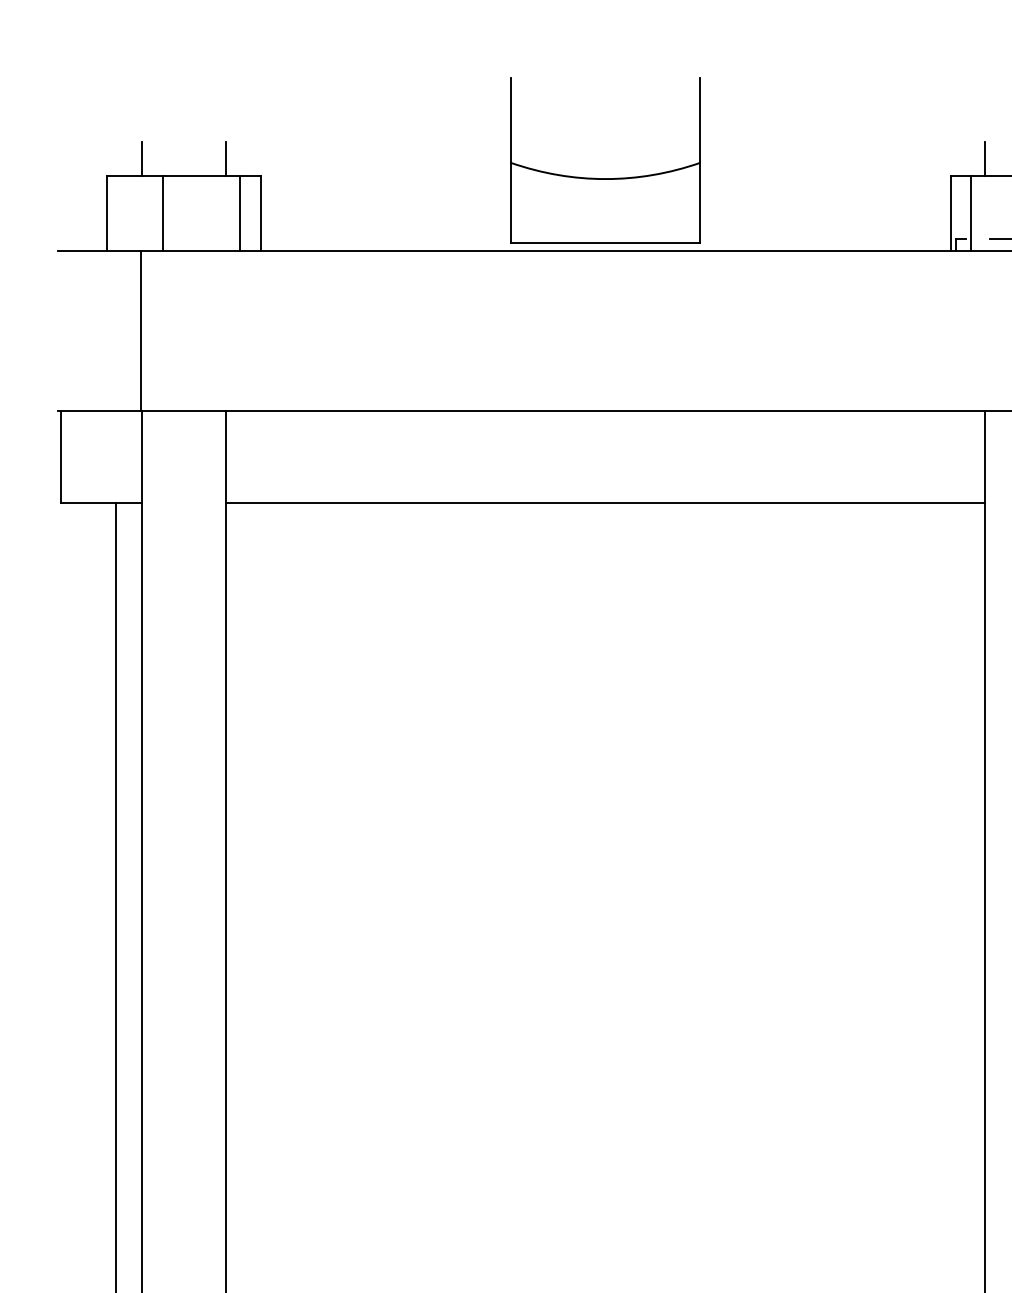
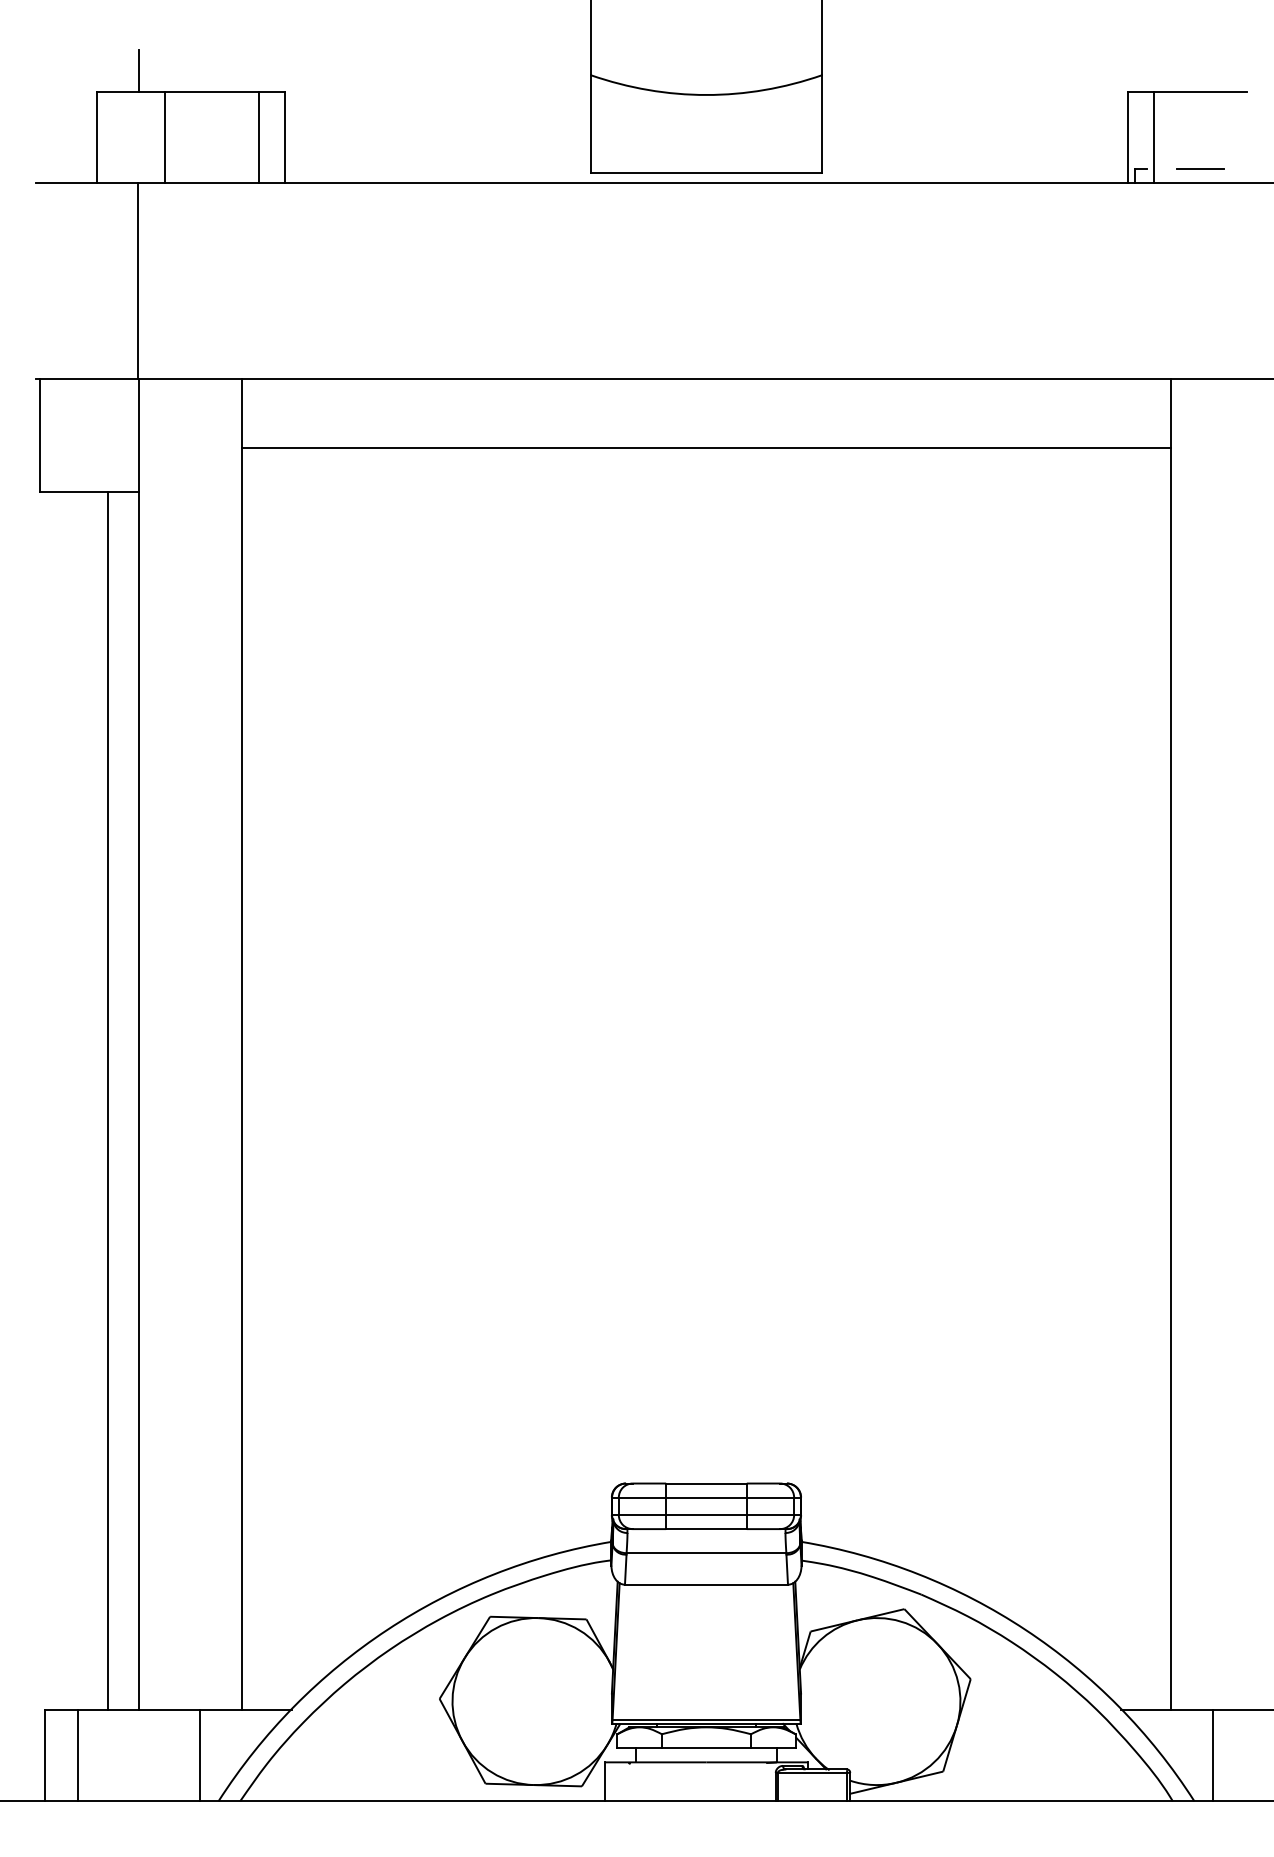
line: (225, 159) -> (241, 70), removed
line: (985, 159) -> (1171, 70), removed
line: (605, 503) -> (706, 447), moved

